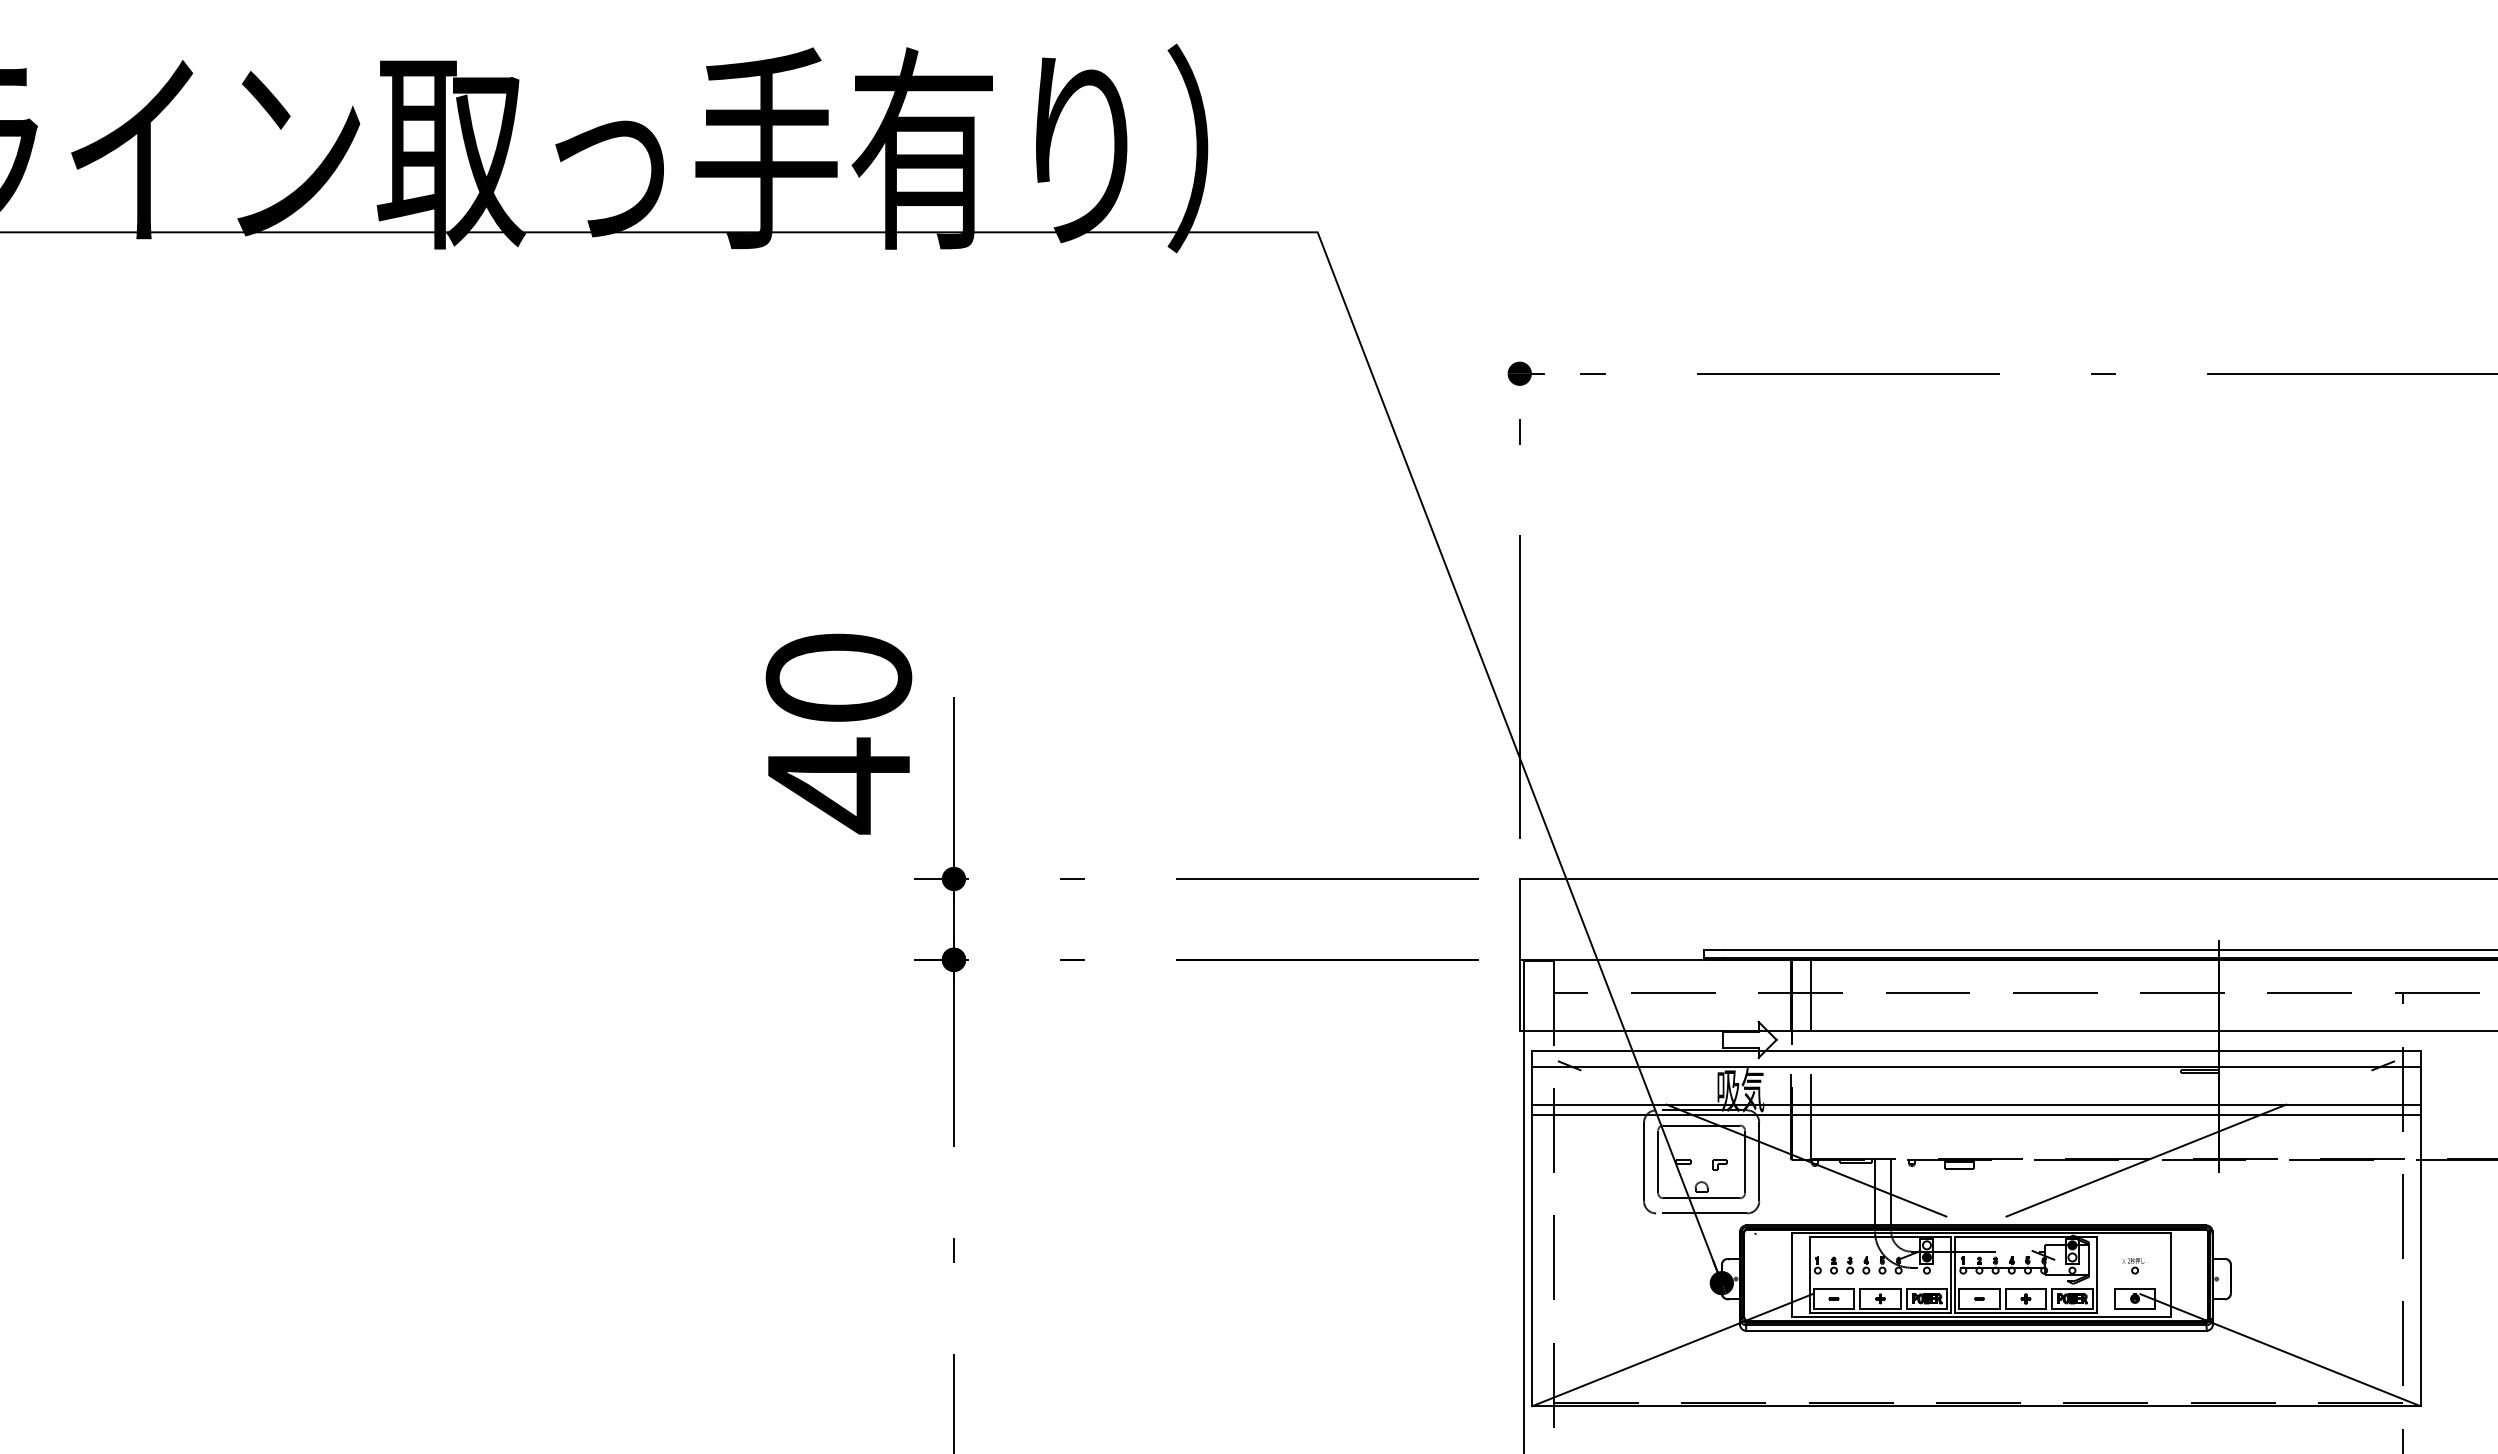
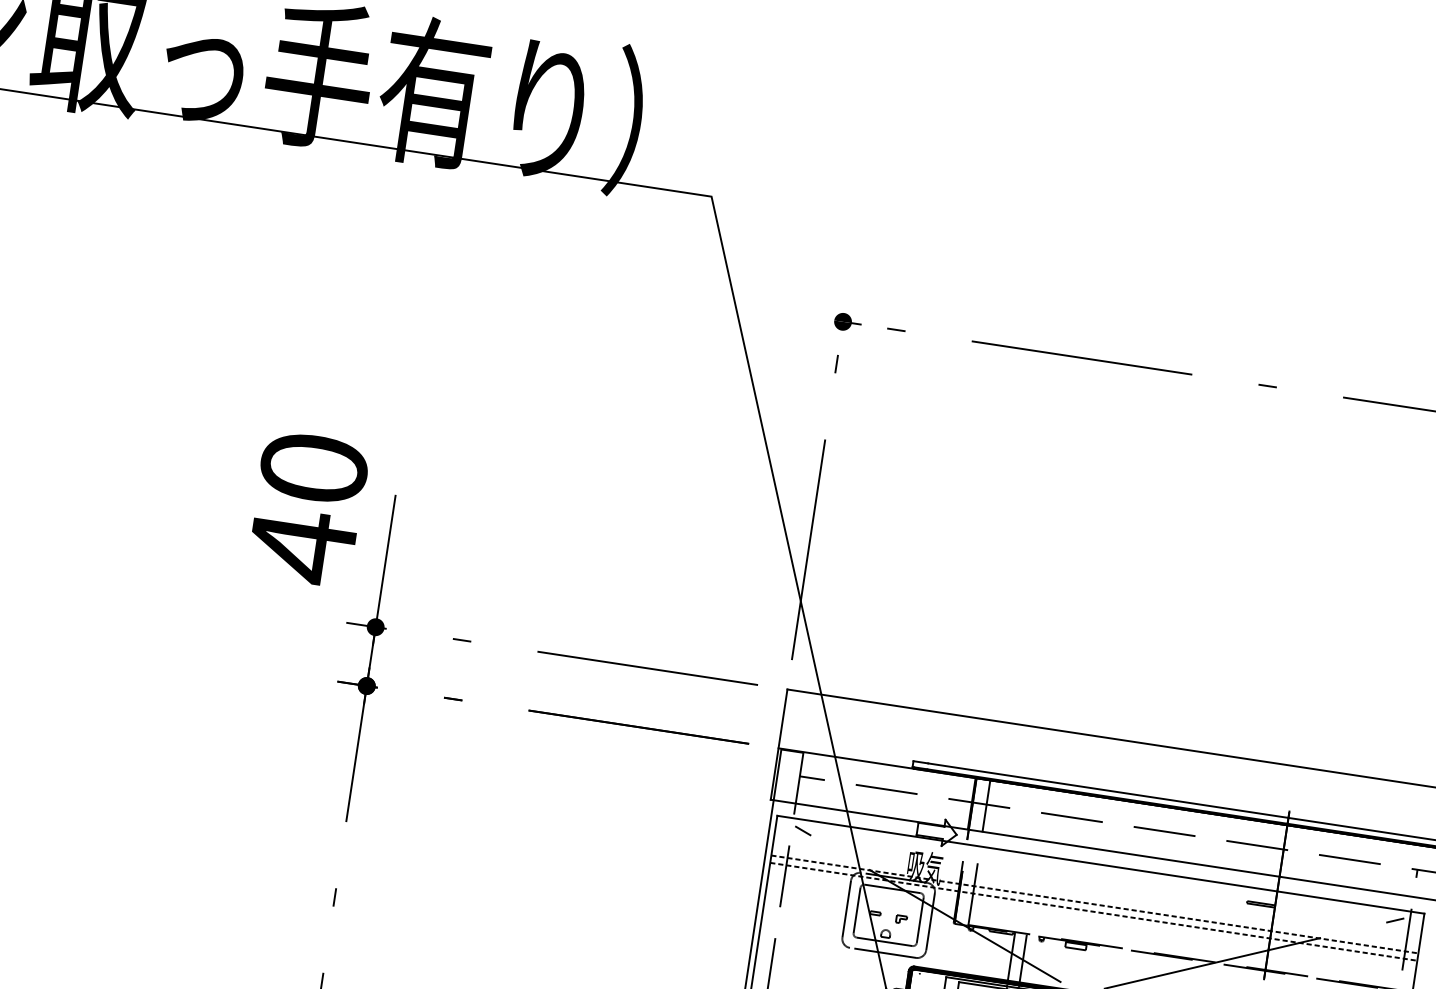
line: (1976, 1066) -> (1099, 876), removed
line: (1976, 1105) -> (1094, 904), solid -> dashed
line: (1976, 1115) -> (1093, 911), solid -> dashed

